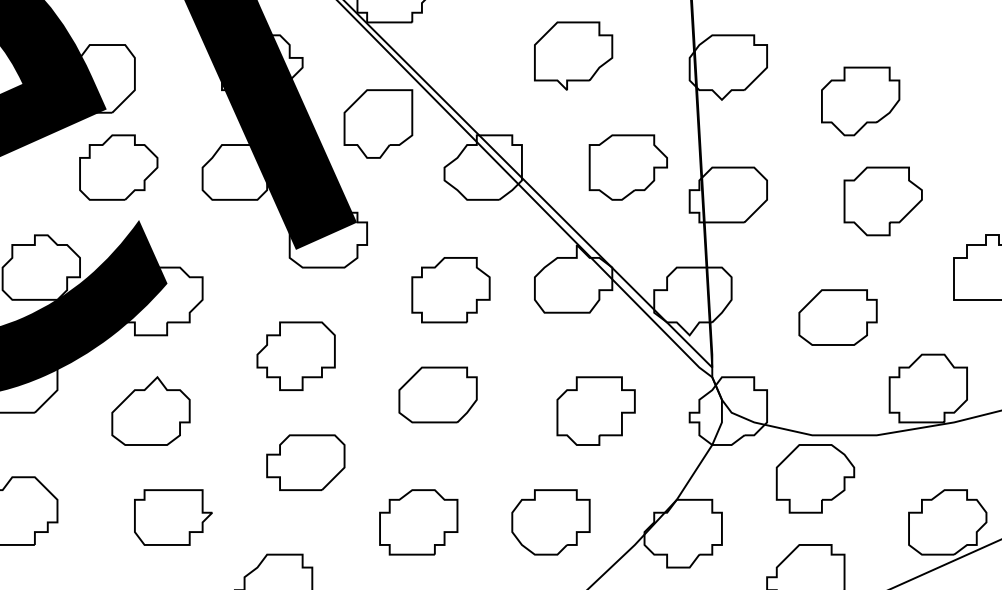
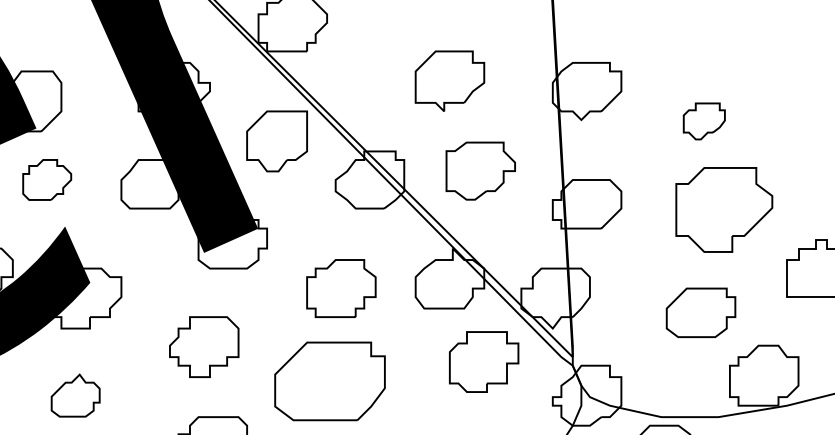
part: (860, 101) -> (704, 121), size x0.6
part: (118, 167) -> (46, 179), size x0.7
part: (627, 167) -> (480, 171), moved
part: (882, 201) -> (723, 210), size x1.4
part: (837, 317) -> (700, 312), moved
part: (437, 394) -> (329, 380), size x1.6
part: (150, 410) -> (75, 395), size x0.7
part: (595, 410) -> (483, 361), moved

